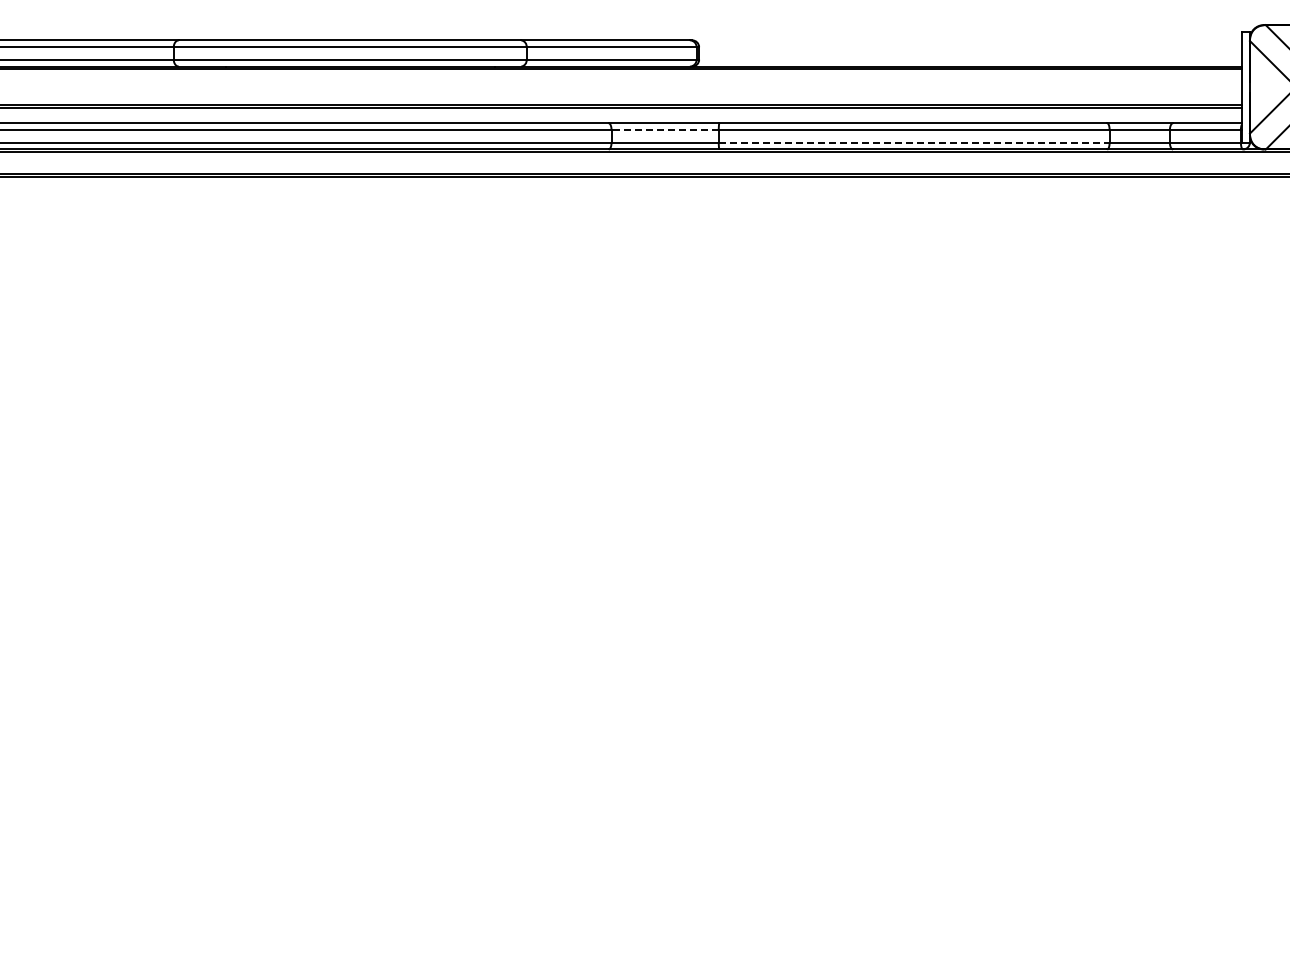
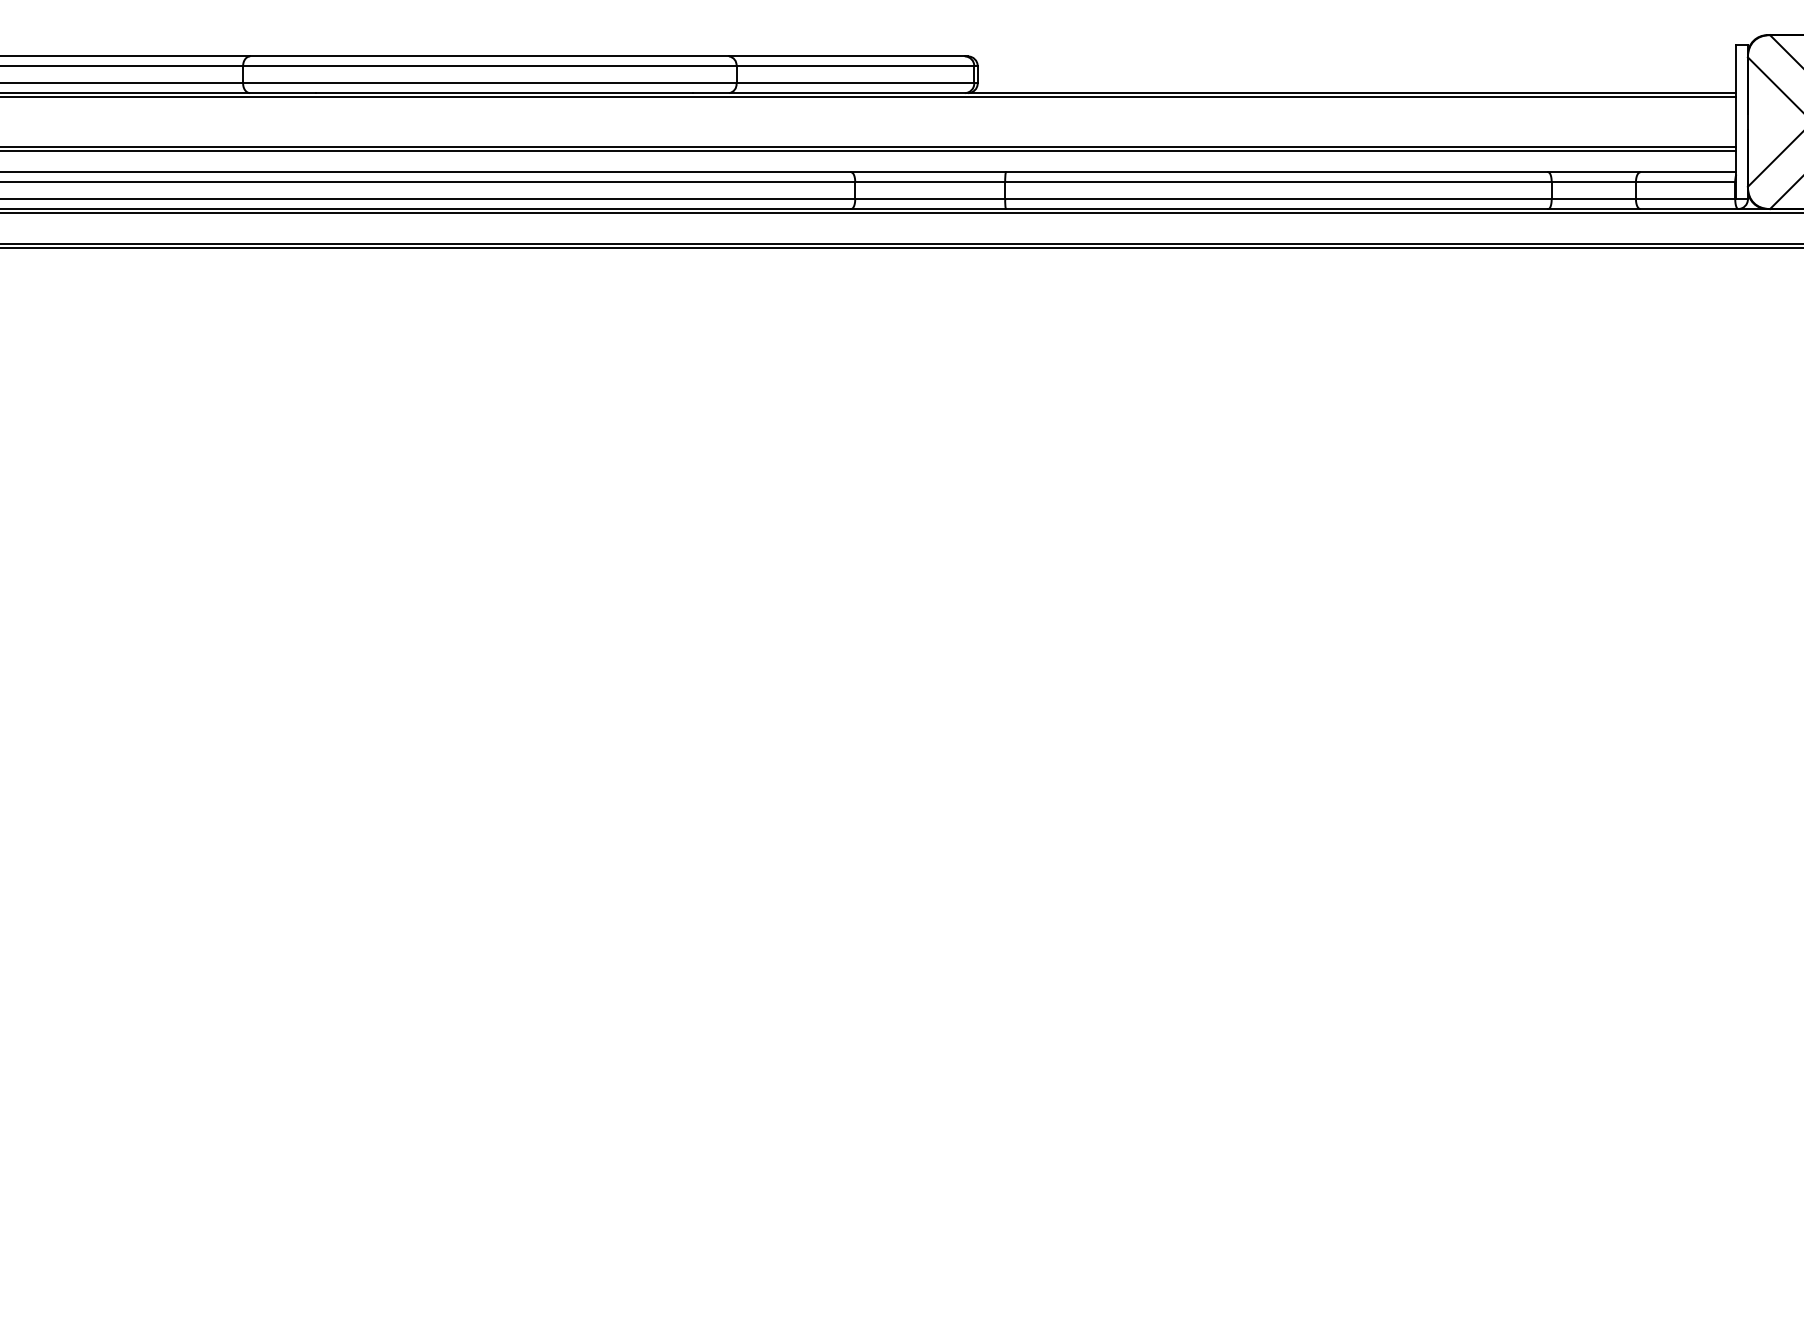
line: (665, 130) -> (930, 182), dashed -> solid
line: (914, 142) -> (1278, 199), dashed -> solid

